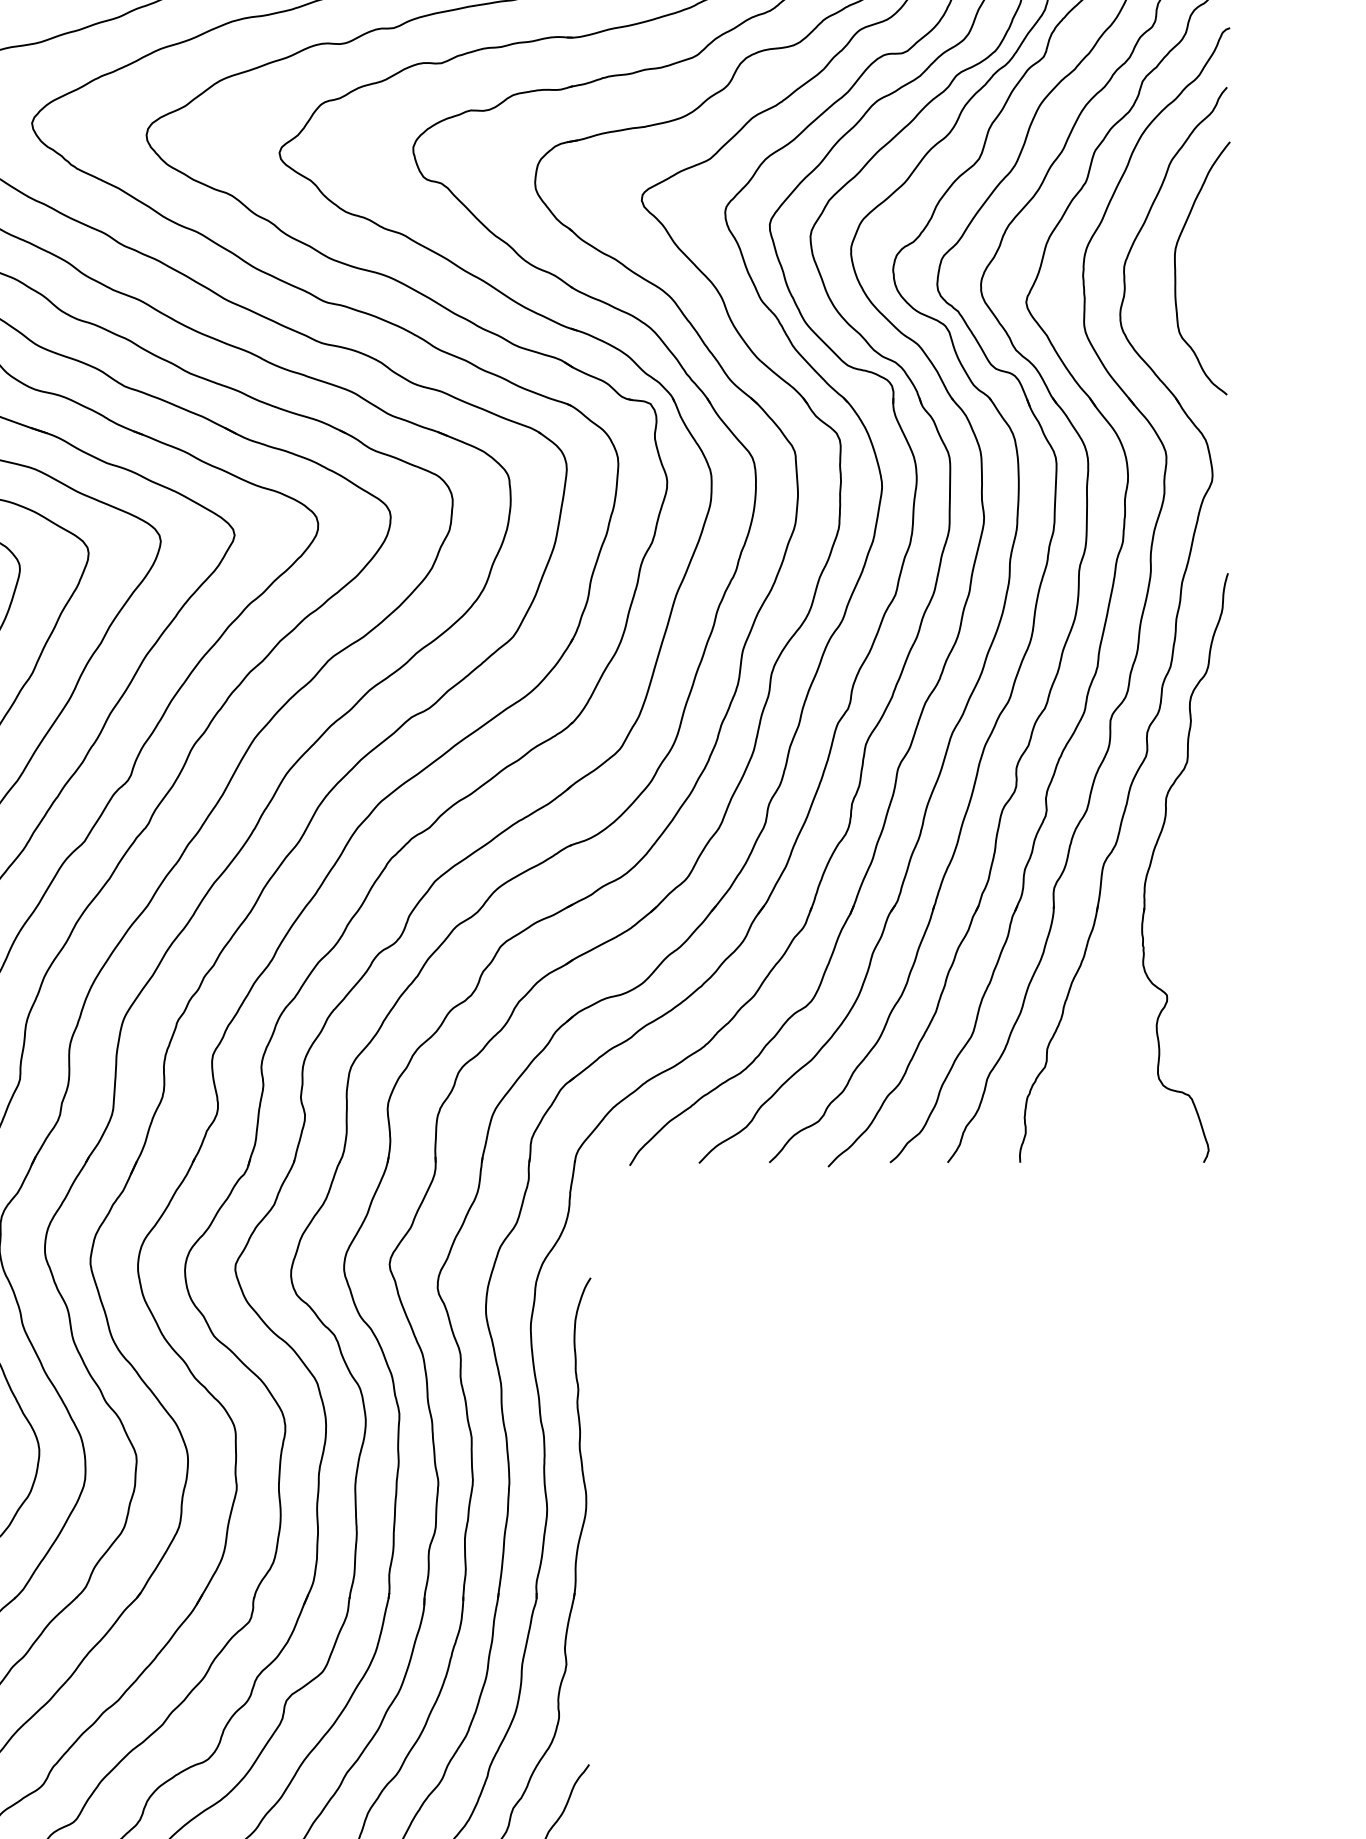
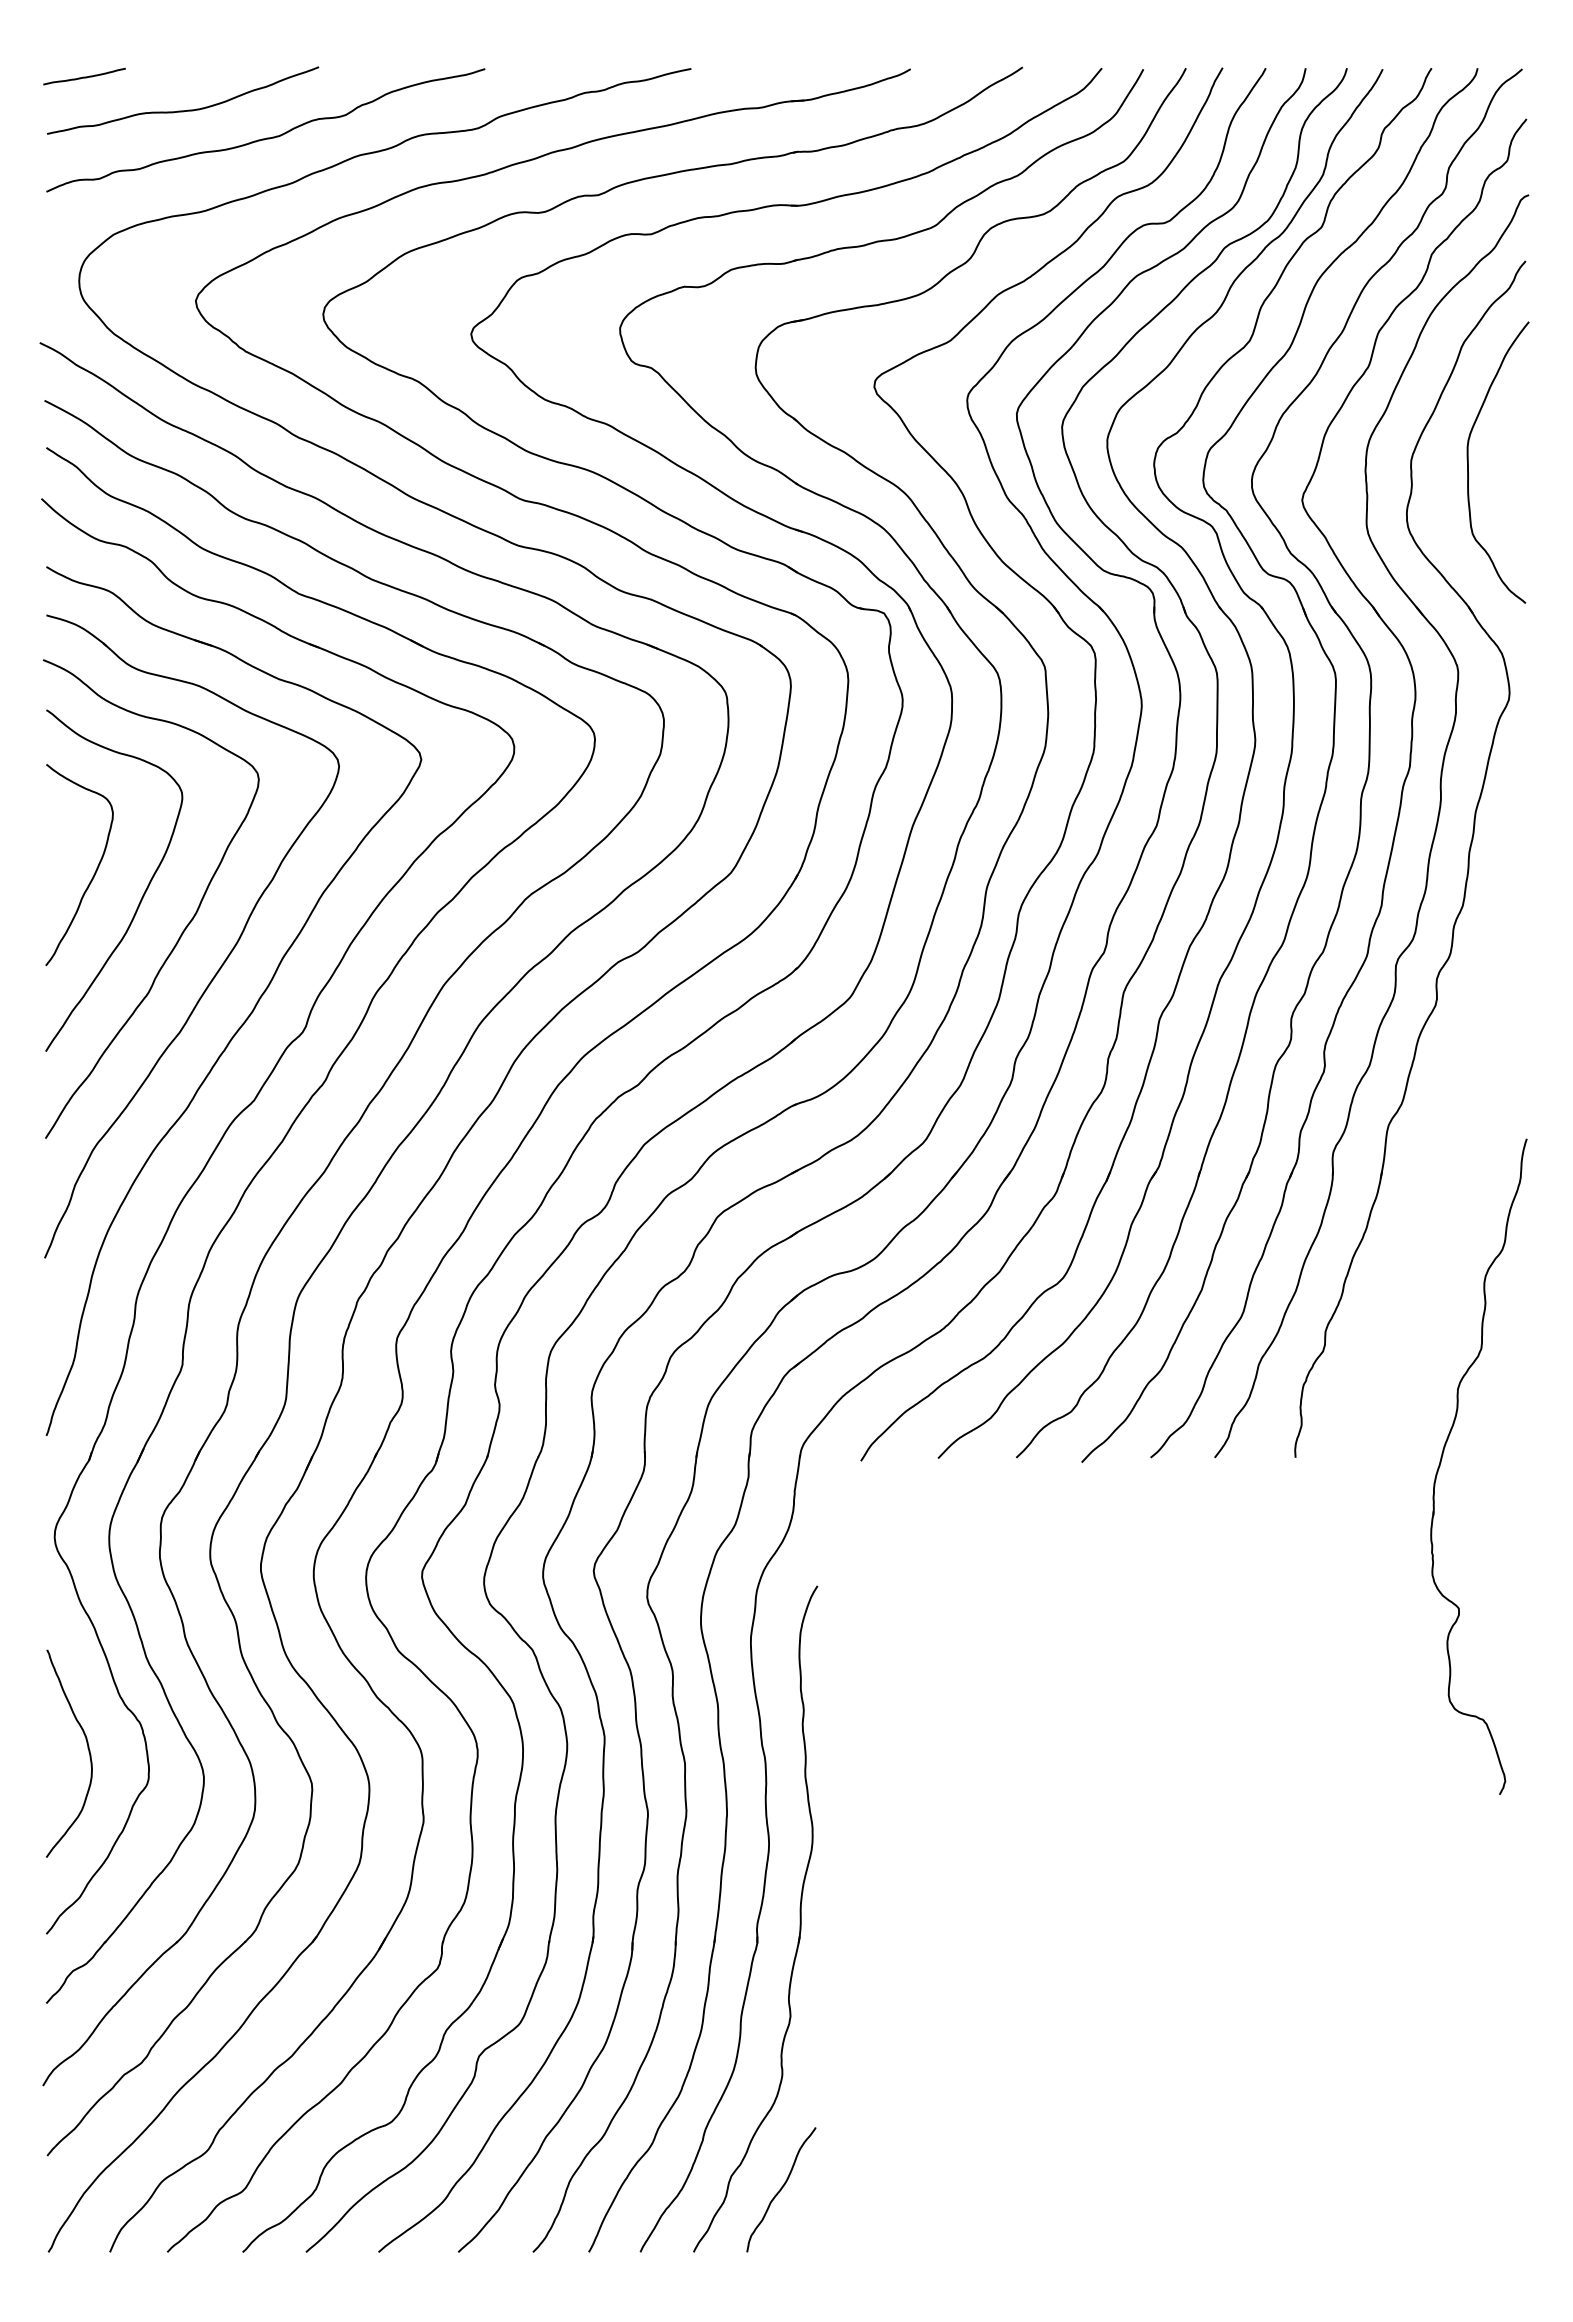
part: (1152, 861) -> (1442, 1459), moved

